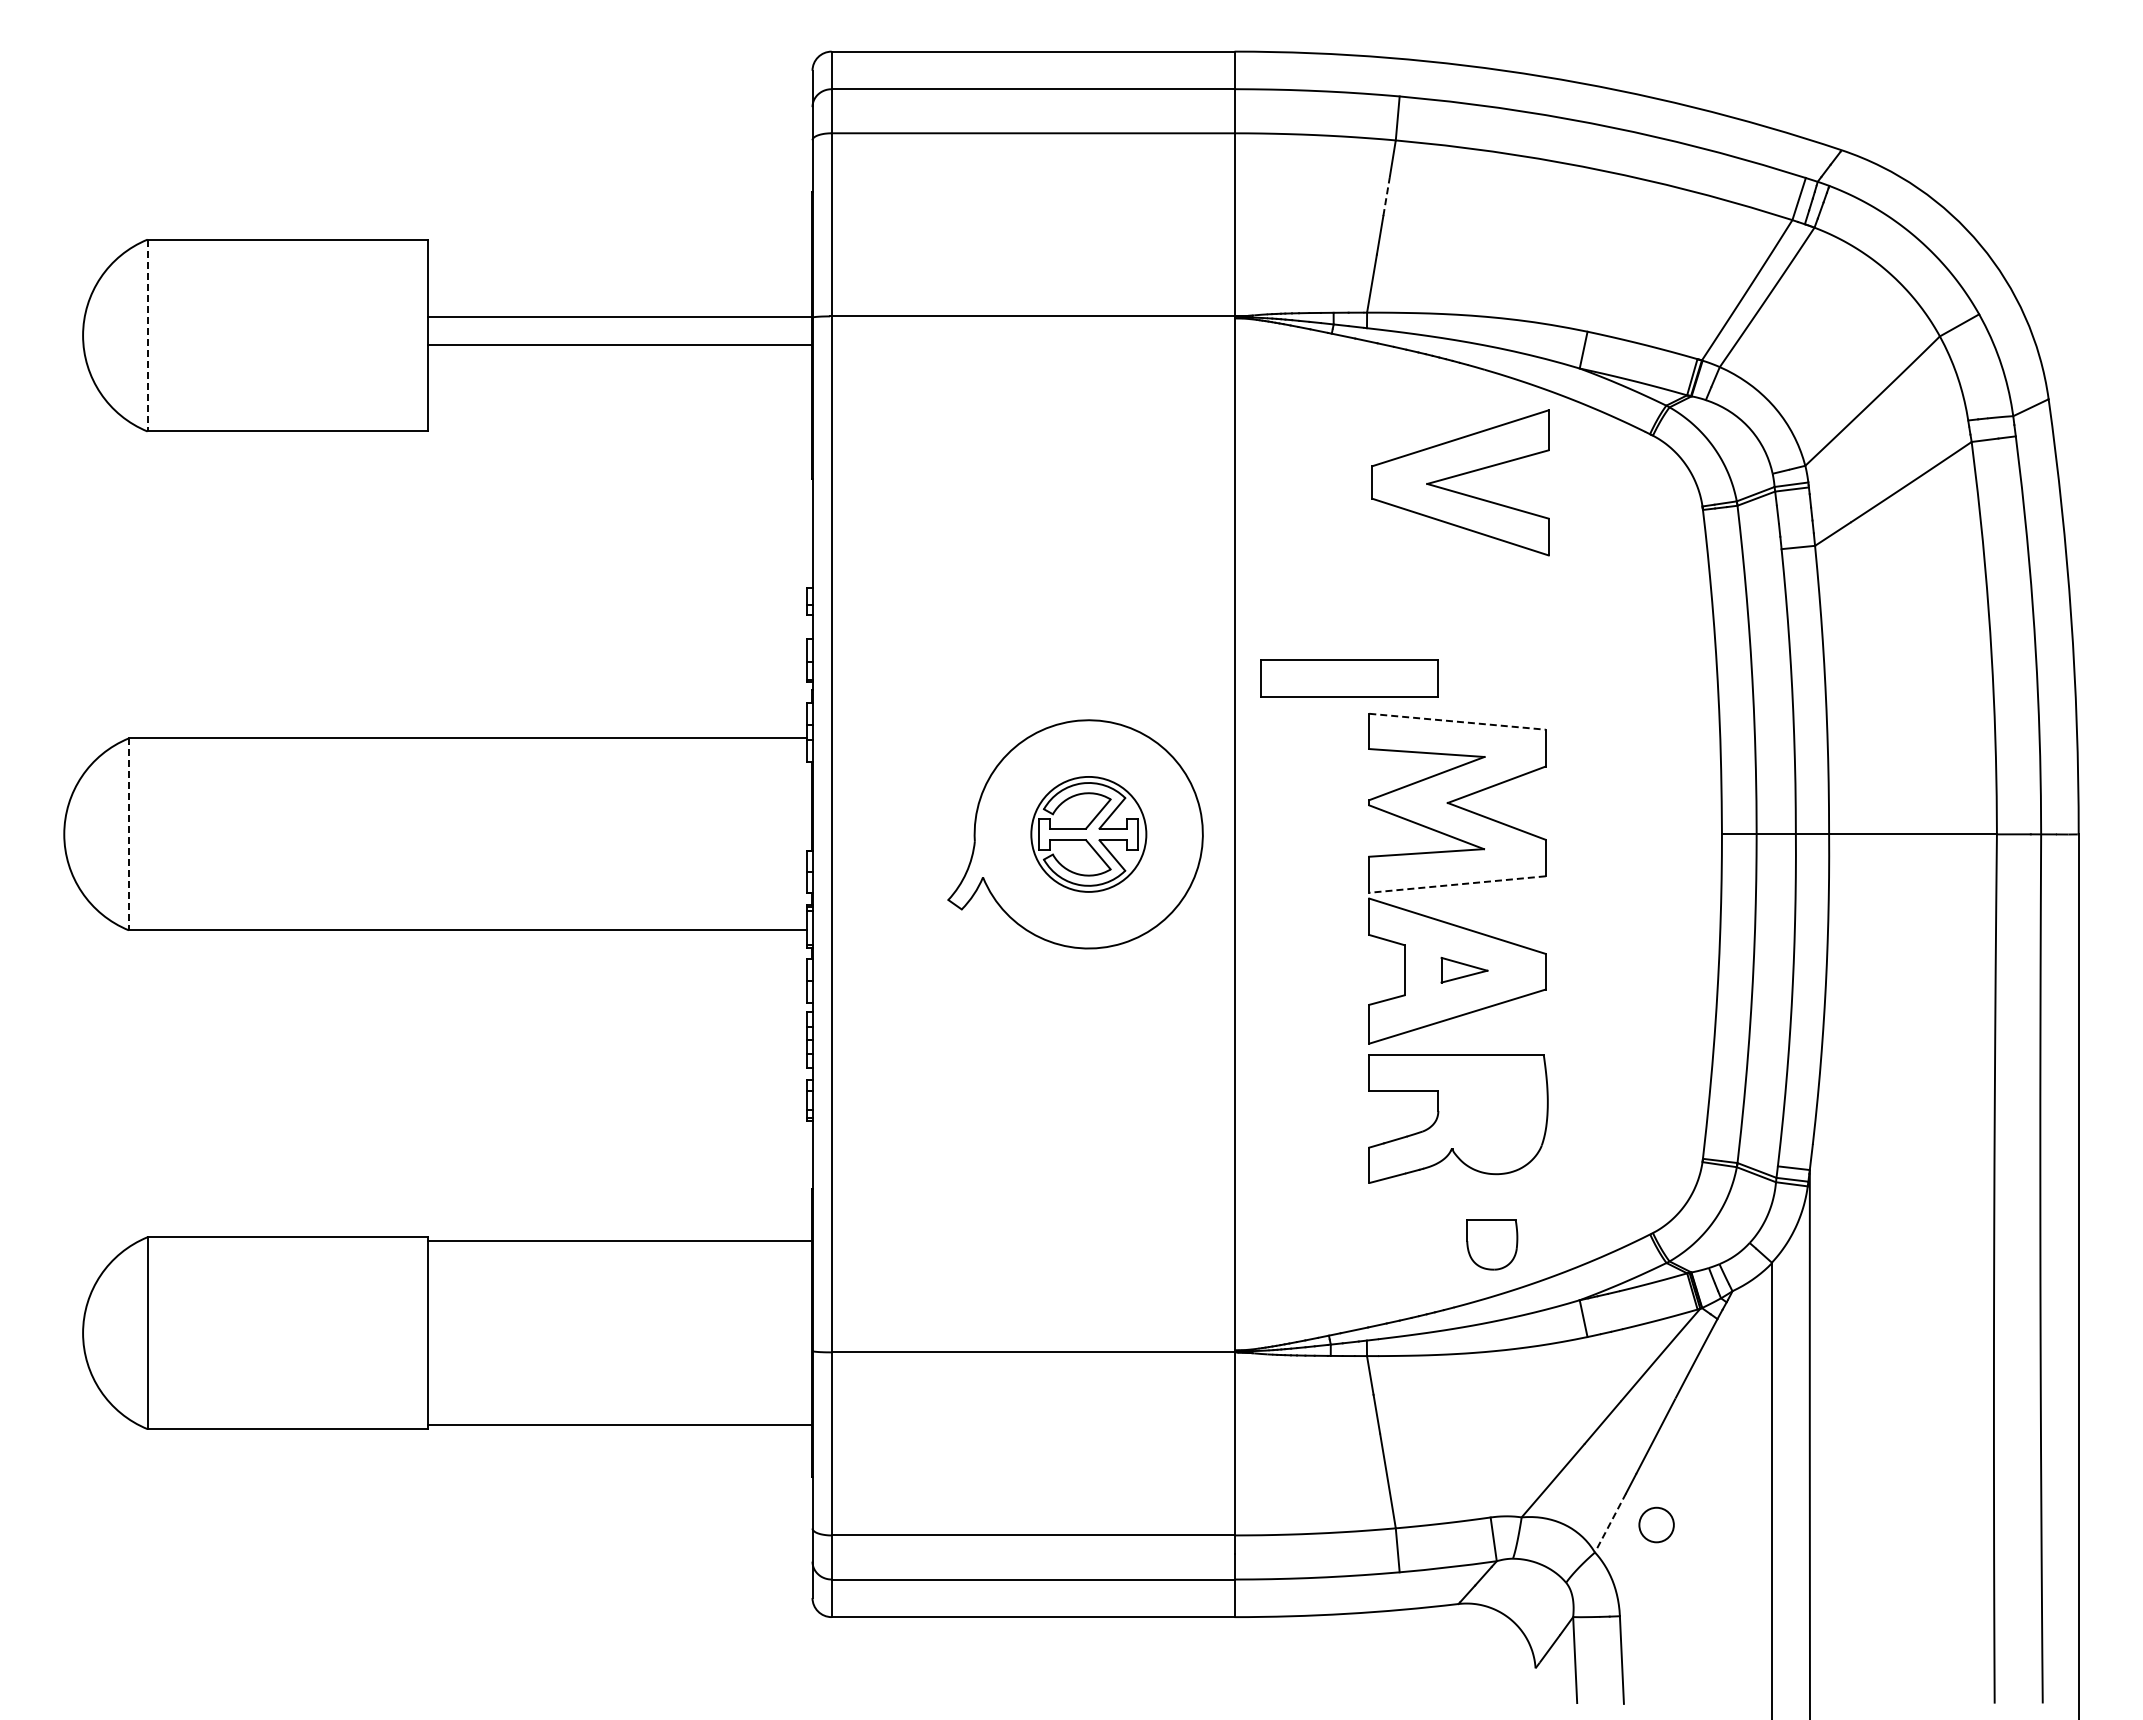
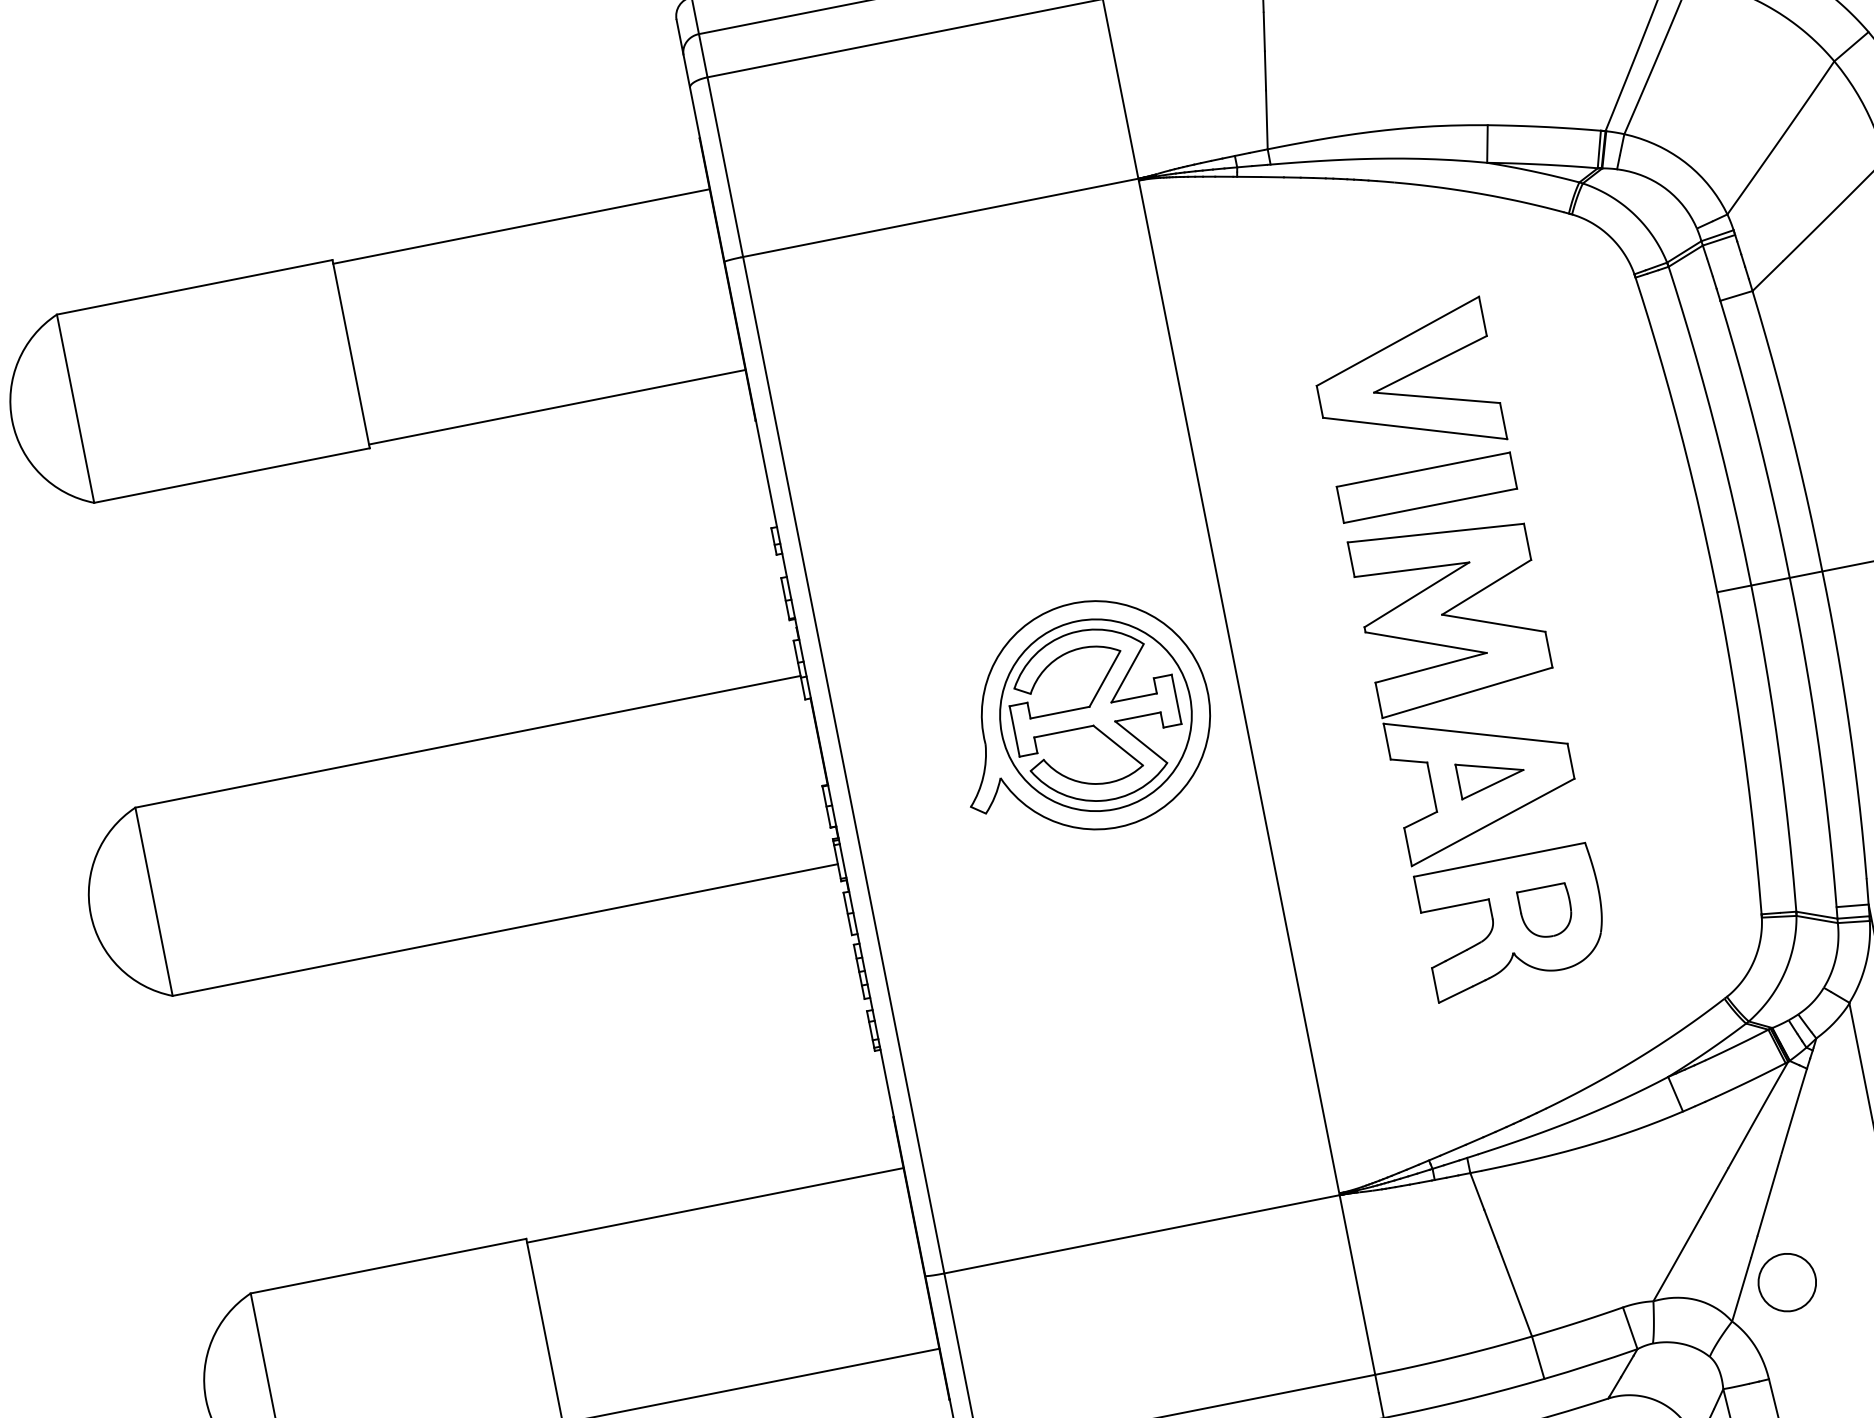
line: (1386, 196) -> (1264, 31), dashed -> solid
line: (620, 317) -> (521, 226), moved
line: (147, 335) -> (75, 408), dashed -> solid
line: (620, 344) -> (557, 407), moved
part: (1458, 476) -> (1403, 379), moved
part: (1349, 678) -> (1426, 487), moved
line: (1457, 721) -> (1435, 532), dashed -> solid
line: (128, 834) -> (153, 901), dashed -> solid
part: (1088, 834) -> (1095, 715), size x1.67
line: (1457, 884) -> (1467, 692), dashed -> solid
part: (1464, 969) -> (1490, 774), size x1.43
part: (1492, 1244) -> (1546, 911), moved
line: (1610, 1523) -> (1741, 1290), dashed -> solid
circle: (1656, 1524) -> (1787, 1282), size x1.67

